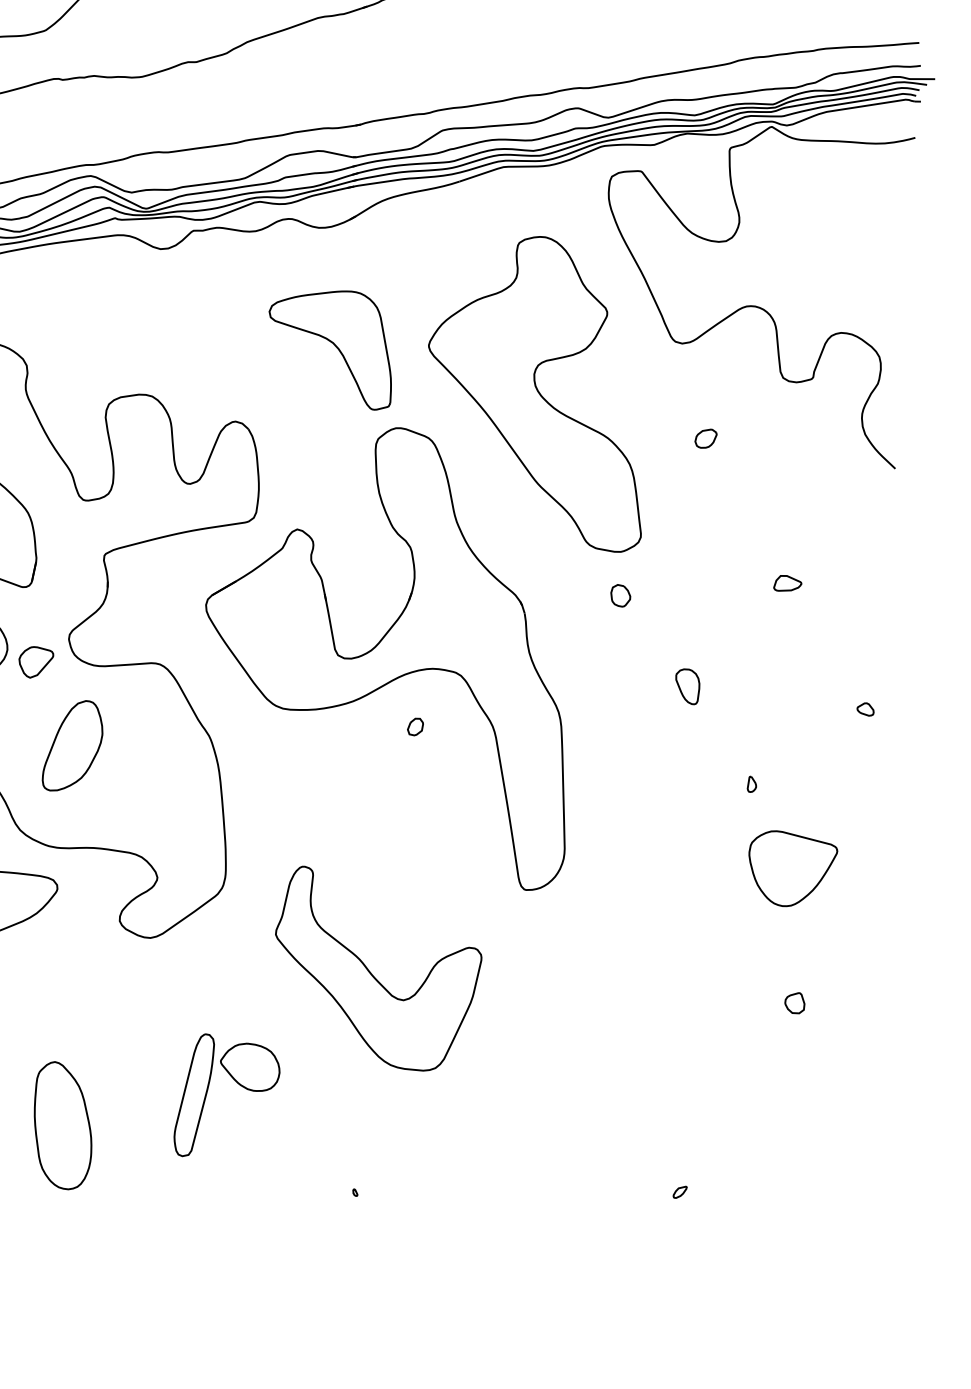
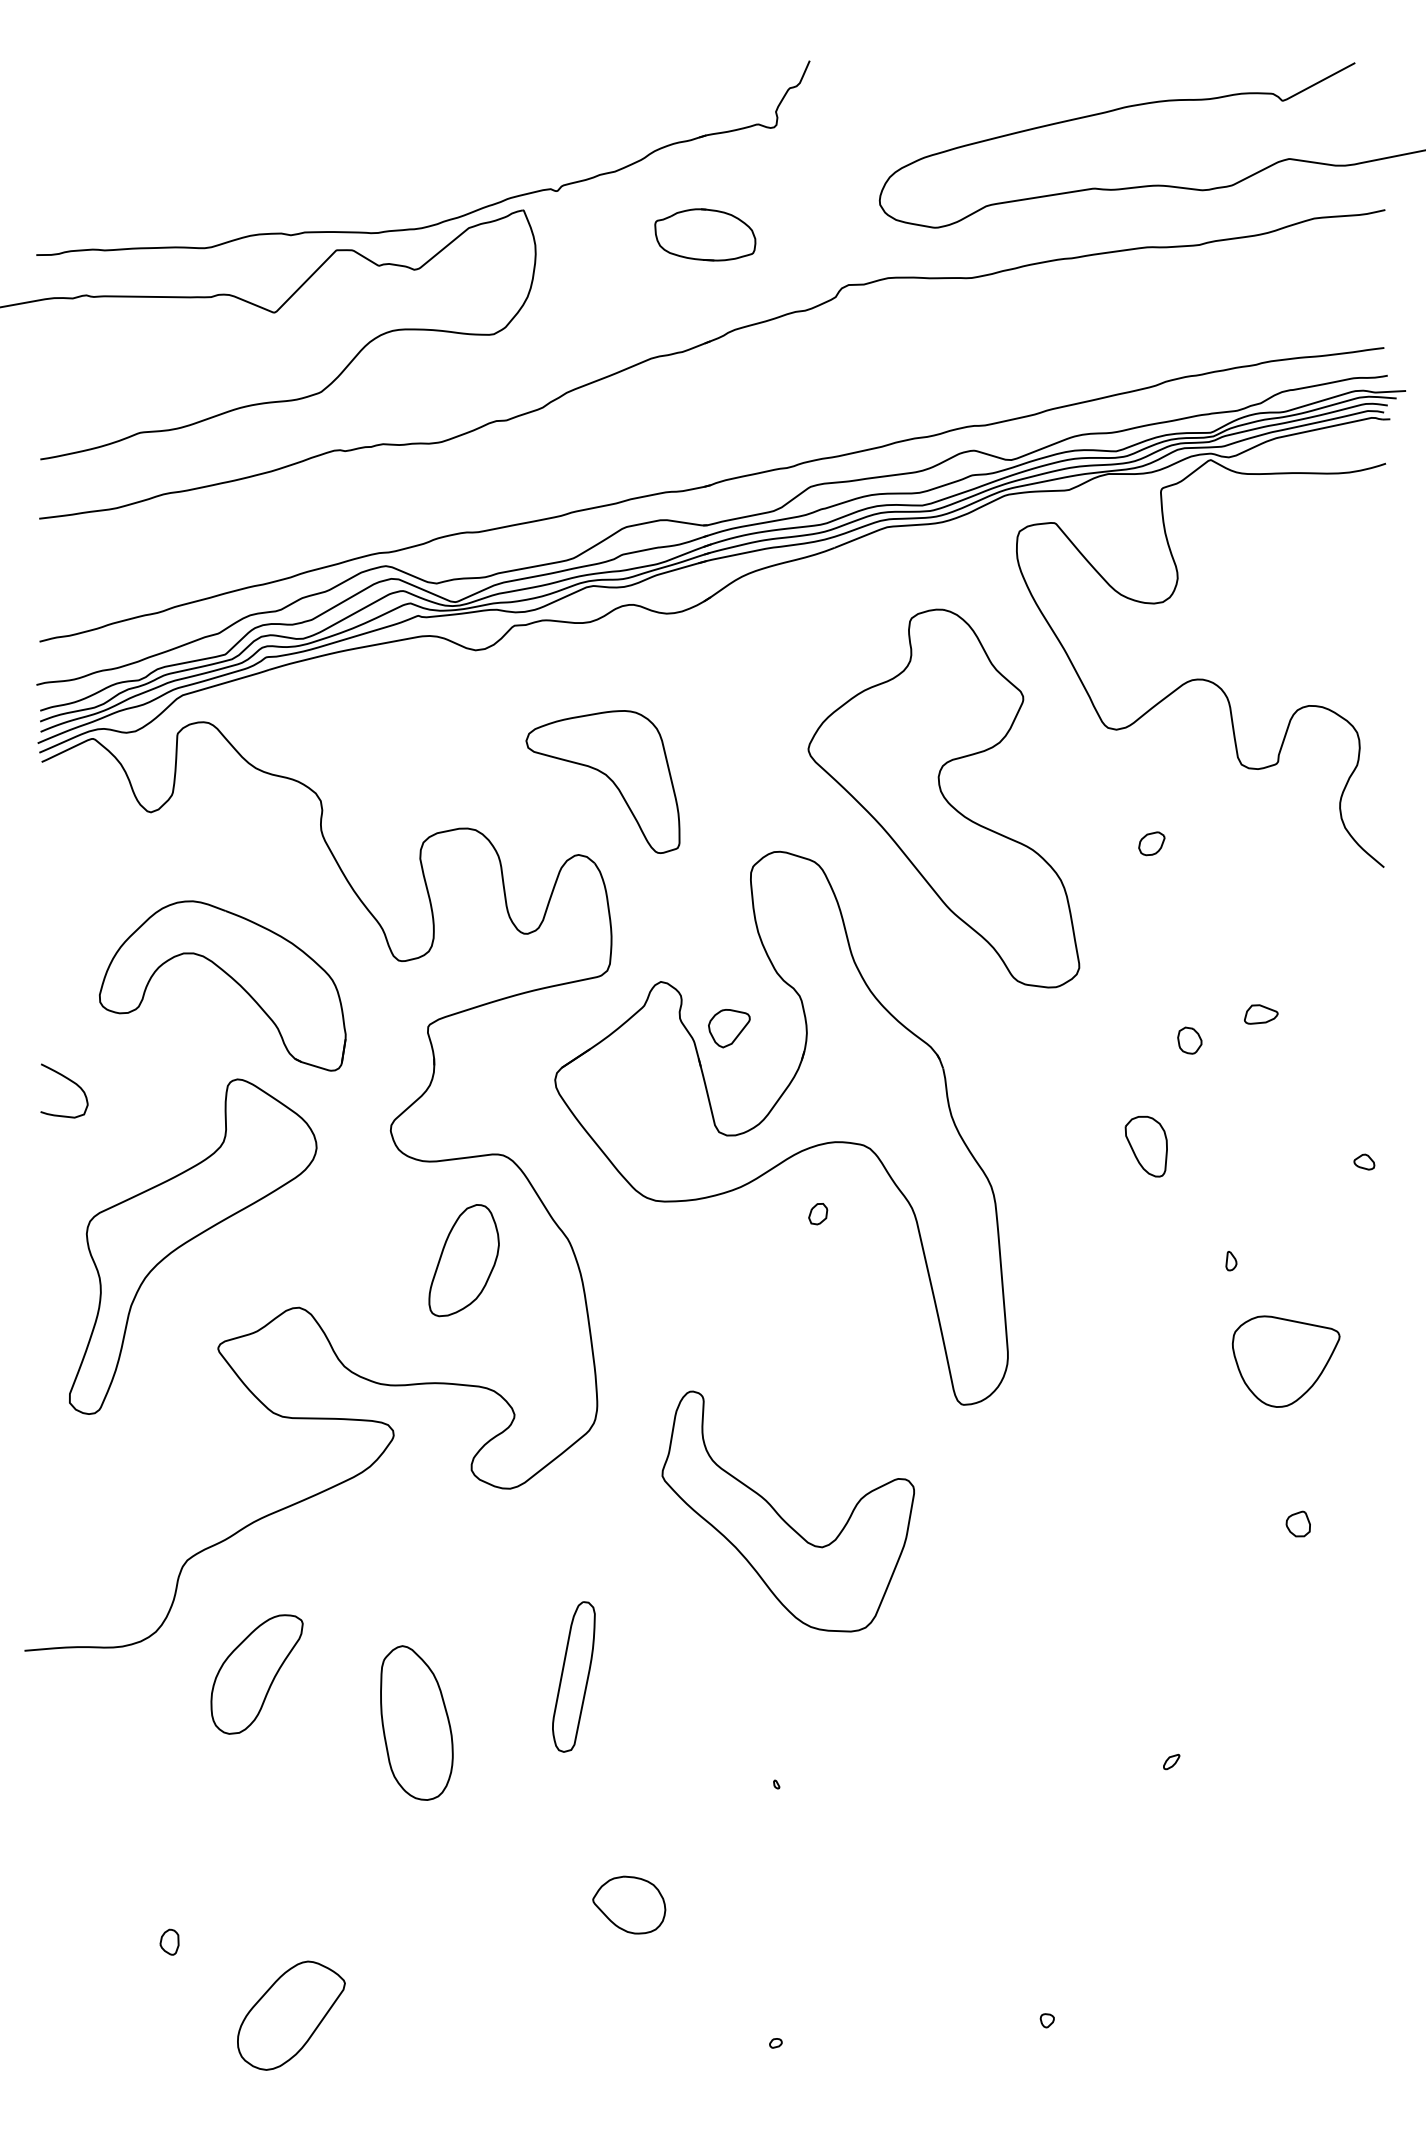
part: (333, 344) -> (606, 776), moved
part: (620, 595) -> (1189, 1040), moved
part: (36, 662) -> (729, 1028), moved
part: (686, 686) -> (1145, 1146), size x1.43
part: (72, 745) -> (463, 1260), moved
part: (250, 1066) -> (629, 1904), moved

